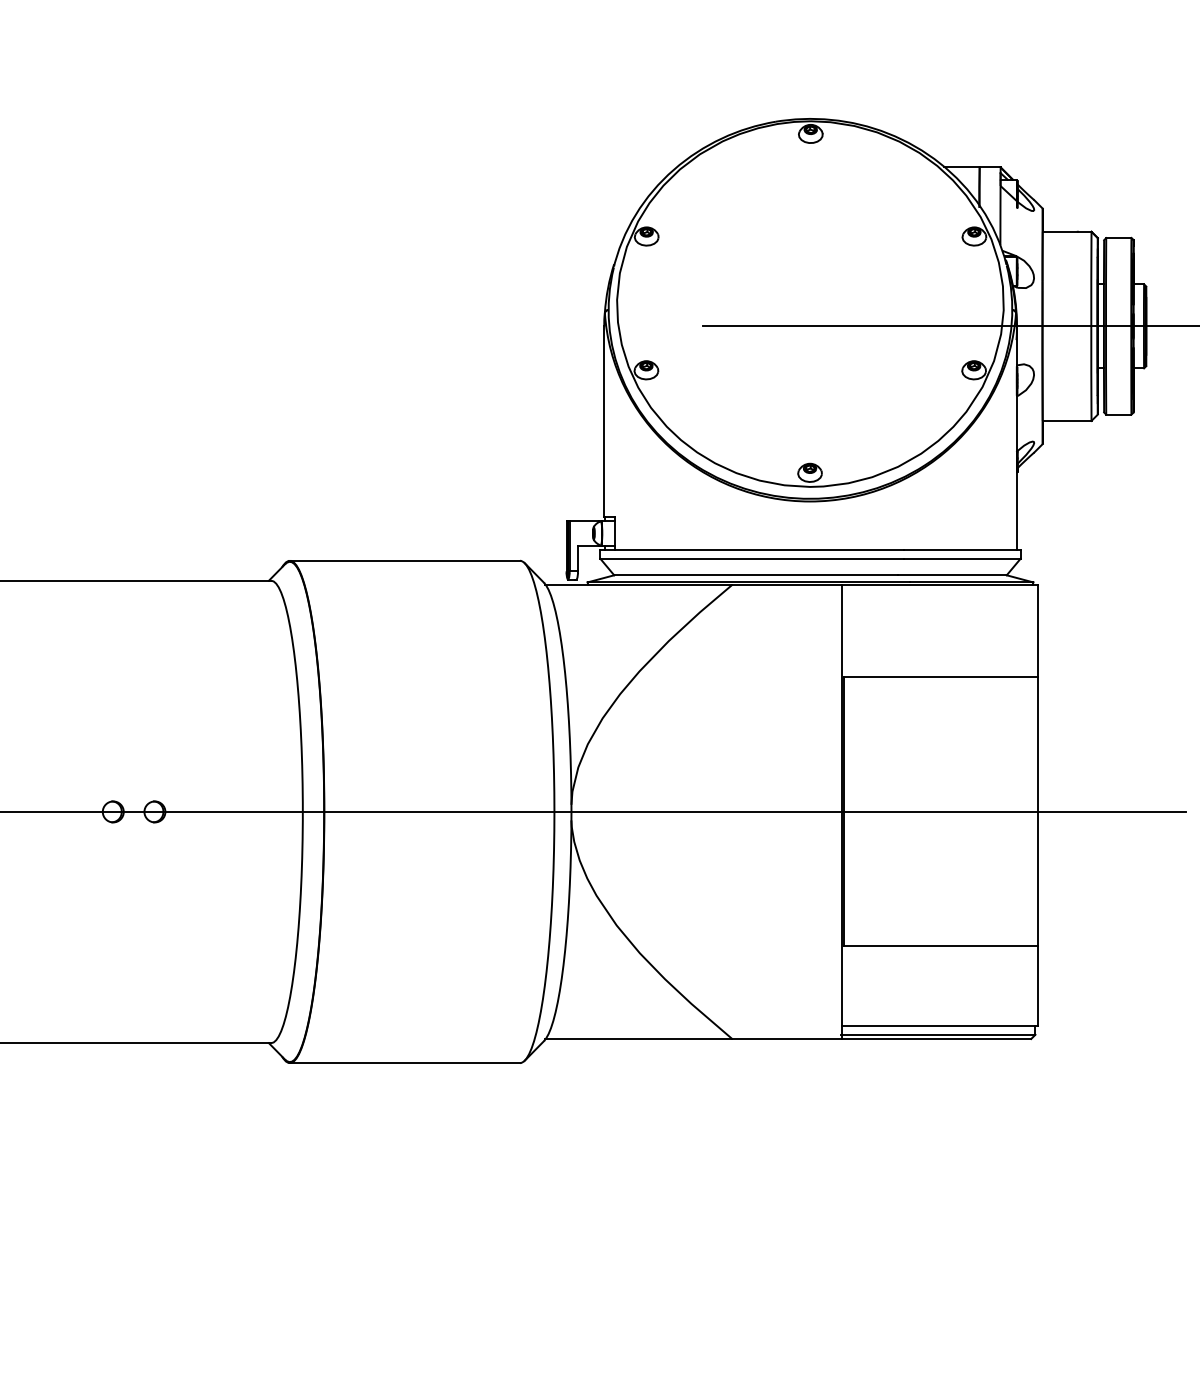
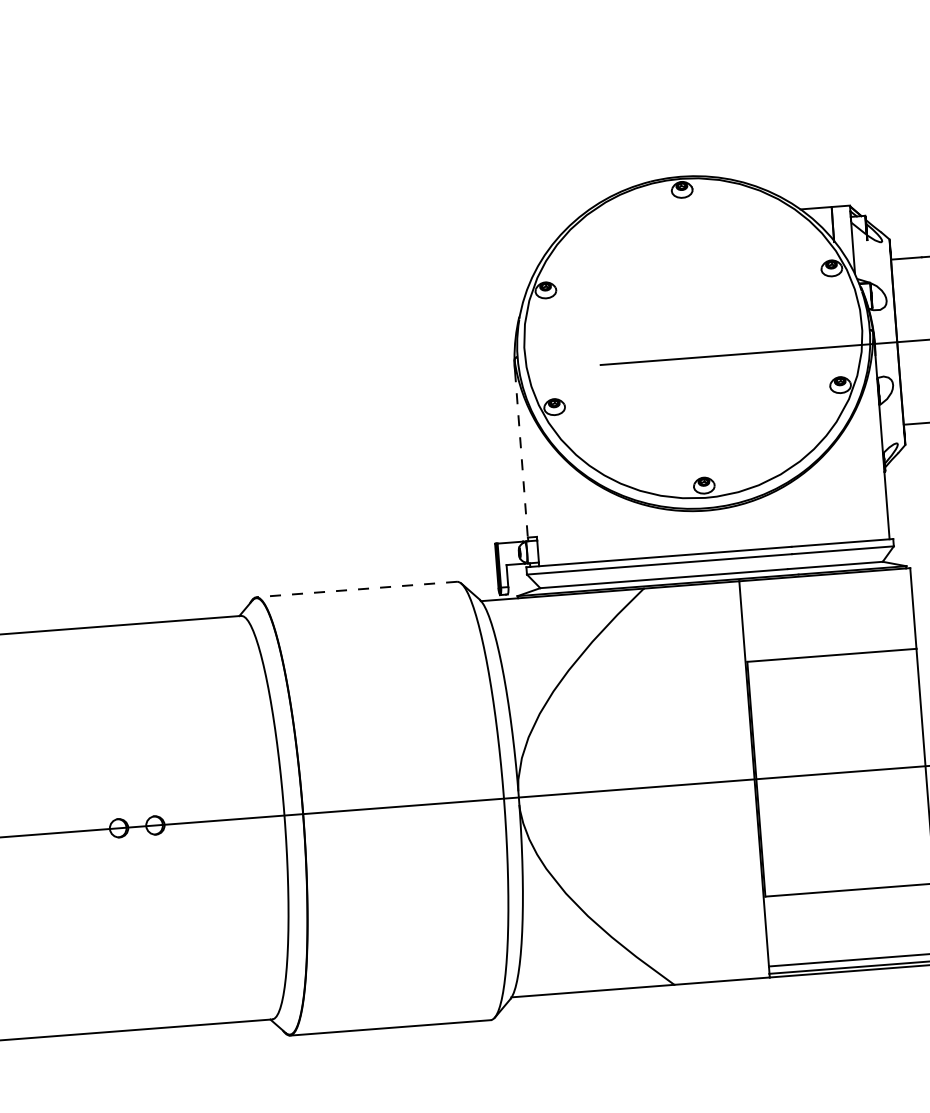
line: (604, 421) -> (521, 454), solid -> dashed
line: (404, 560) -> (356, 589), solid -> dashed

